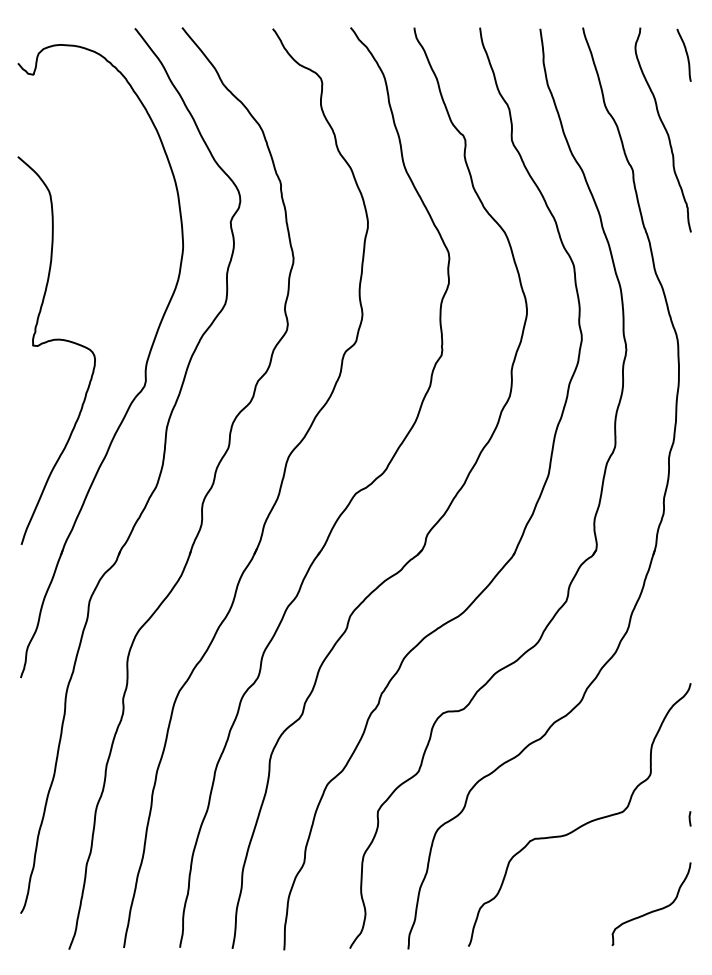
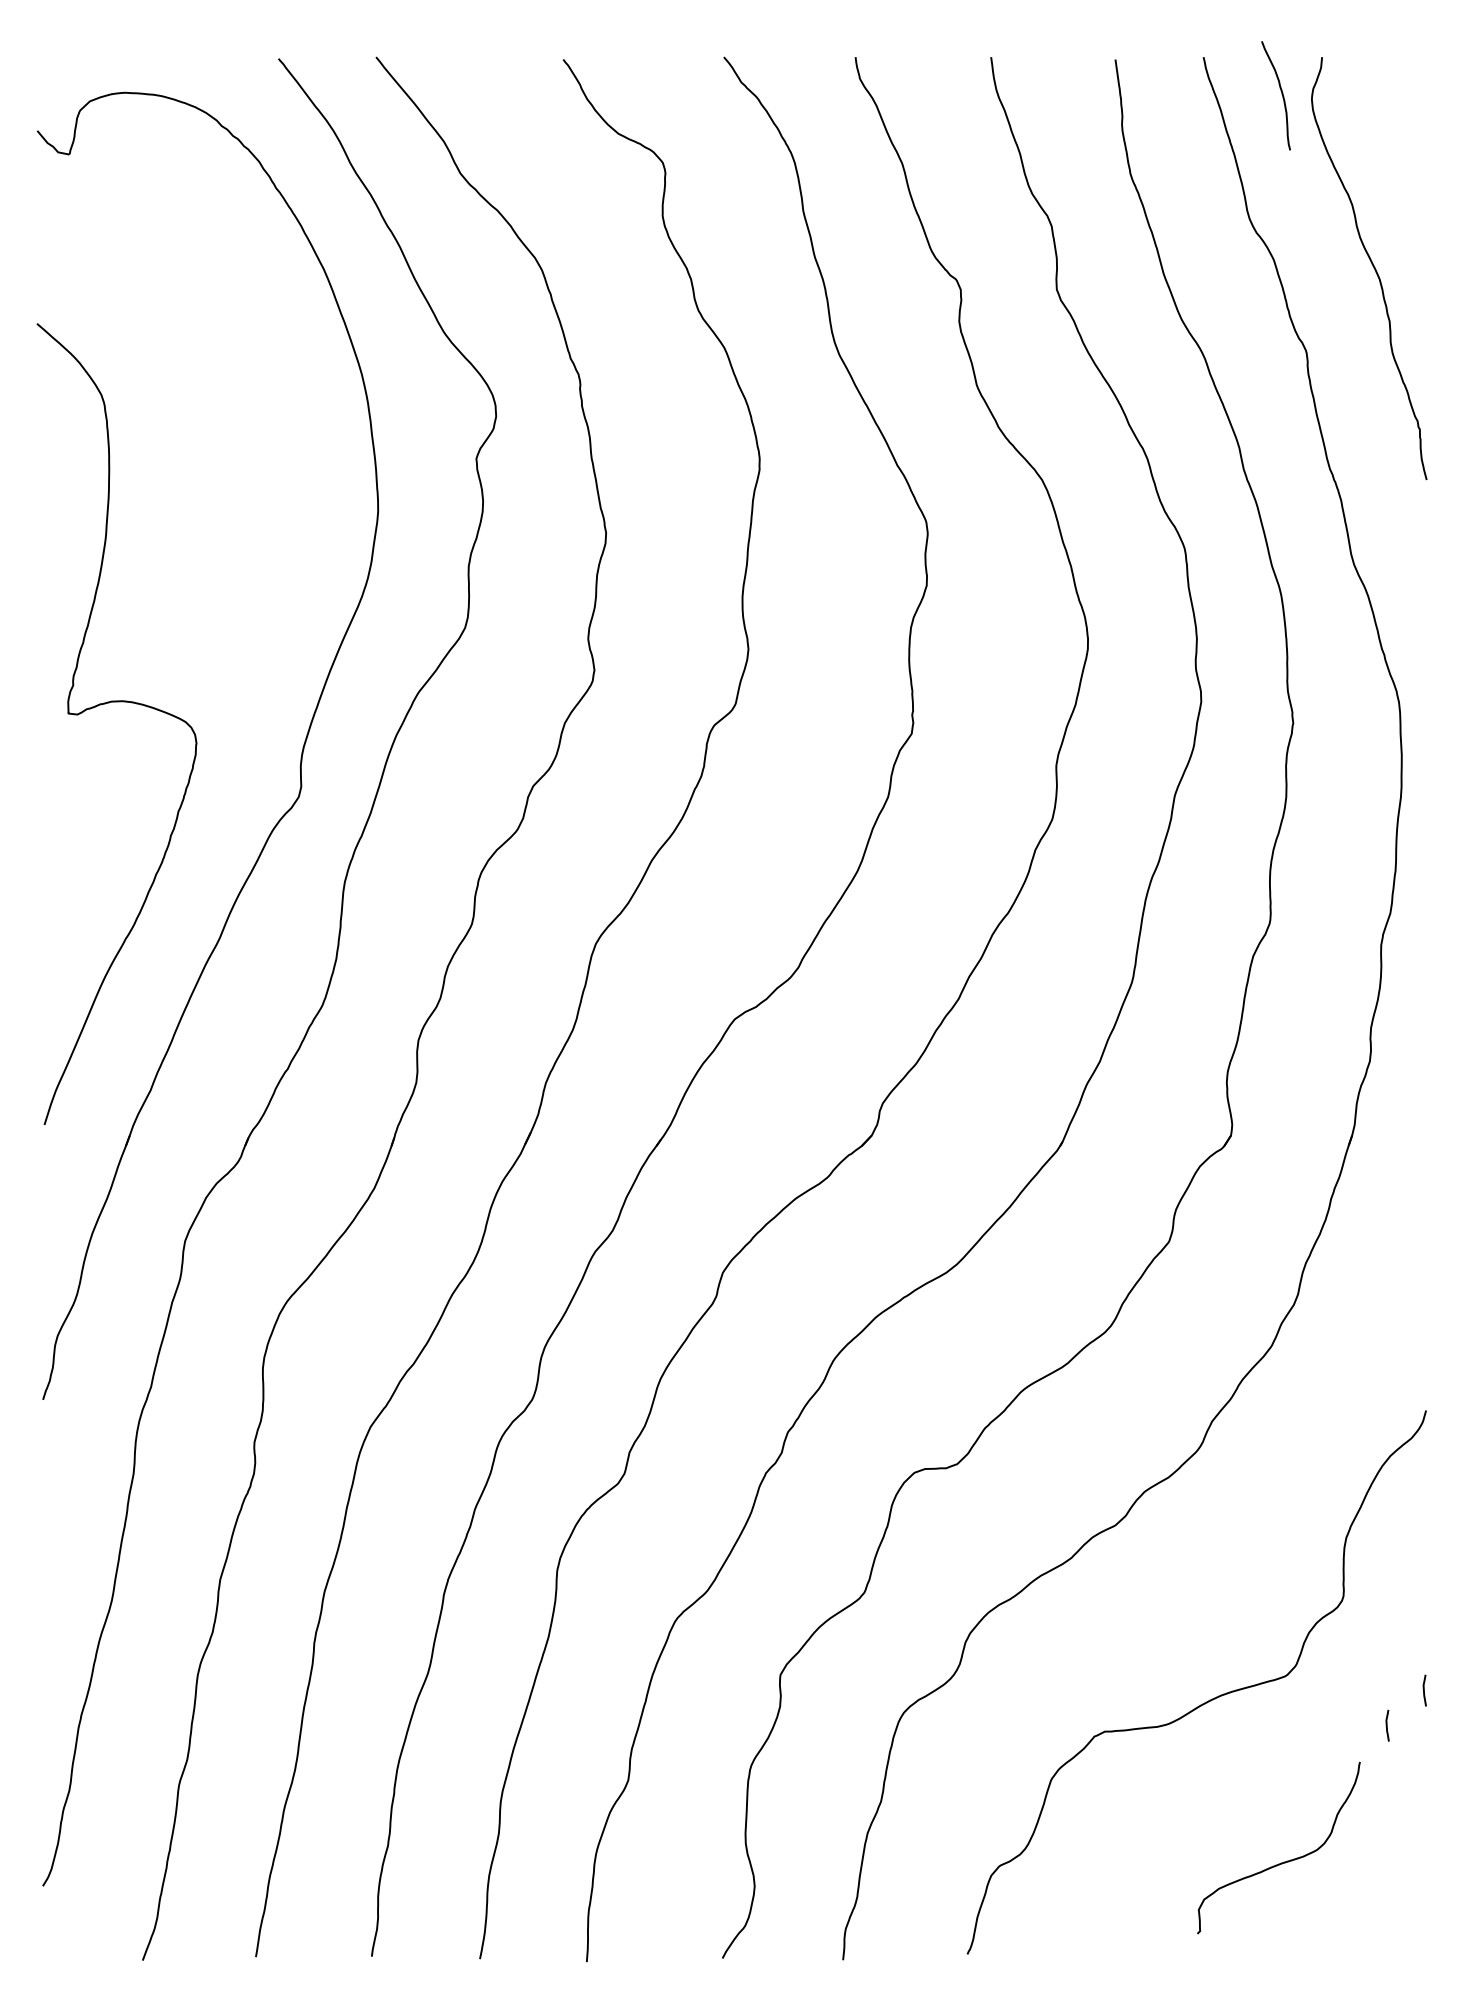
curve: (685, 52) -> (1278, 89), moved
curve: (671, 835) -> (1386, 1724), added
curve: (652, 910) -> (1281, 1861), moved

